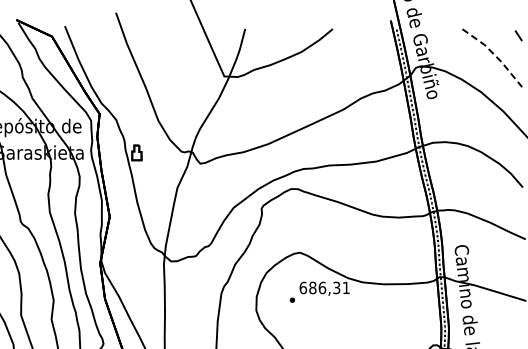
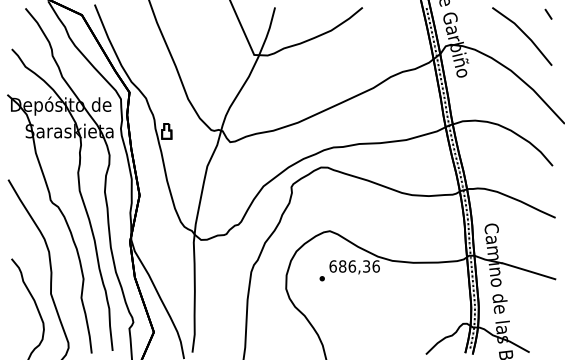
line: (495, 56) -> (525, 34), dashed -> solid
text: (345, 288) -> (375, 266), 686,31 -> 686,36

